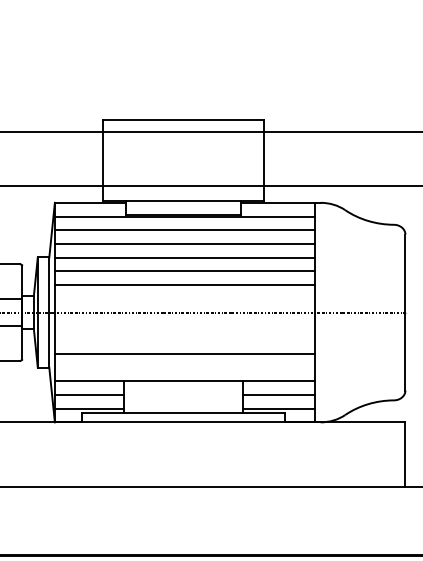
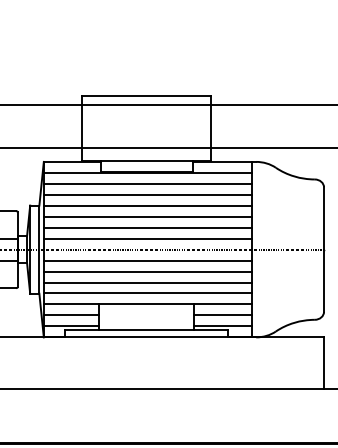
line: (184, 298) -> (147, 238), added
line: (184, 326) -> (147, 260), added
line: (184, 339) -> (147, 271), added
line: (184, 367) -> (147, 293), added

